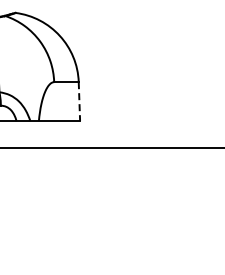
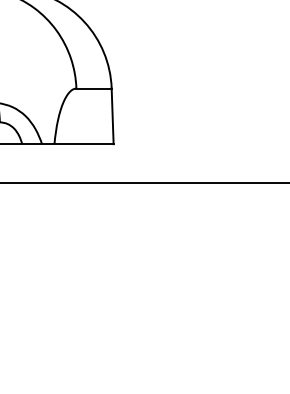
line: (79, 102) -> (112, 117), dashed -> solid

